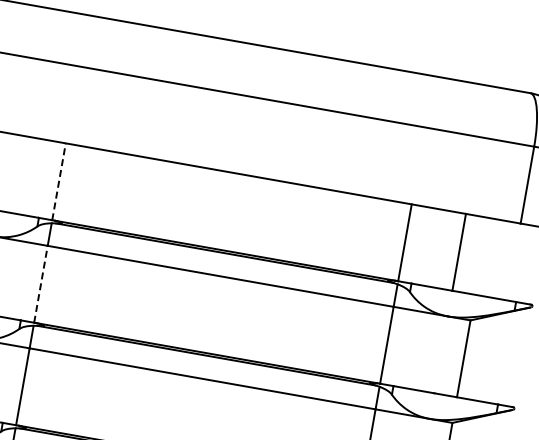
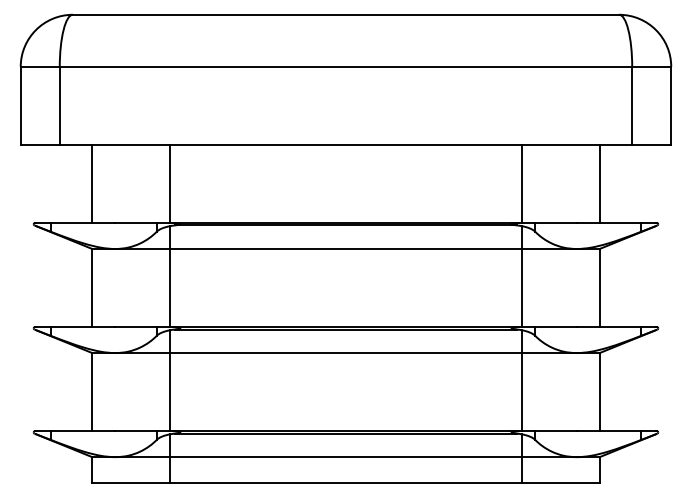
line: (59, 181) -> (170, 183), dashed -> solid
line: (459, 251) -> (599, 183), moved
line: (41, 283) -> (170, 287), dashed -> solid

